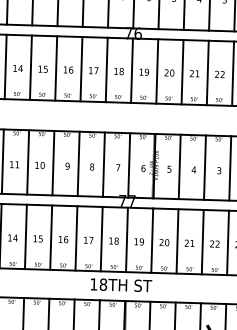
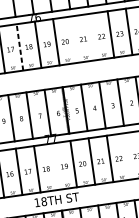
line: (106, 69) -> (19, 47), solid -> dashed
line: (182, 72) -> (74, 39), removed
line: (207, 72) -> (92, 36), removed
line: (126, 239) -> (55, 166), removed
line: (228, 242) -> (128, 155), removed

